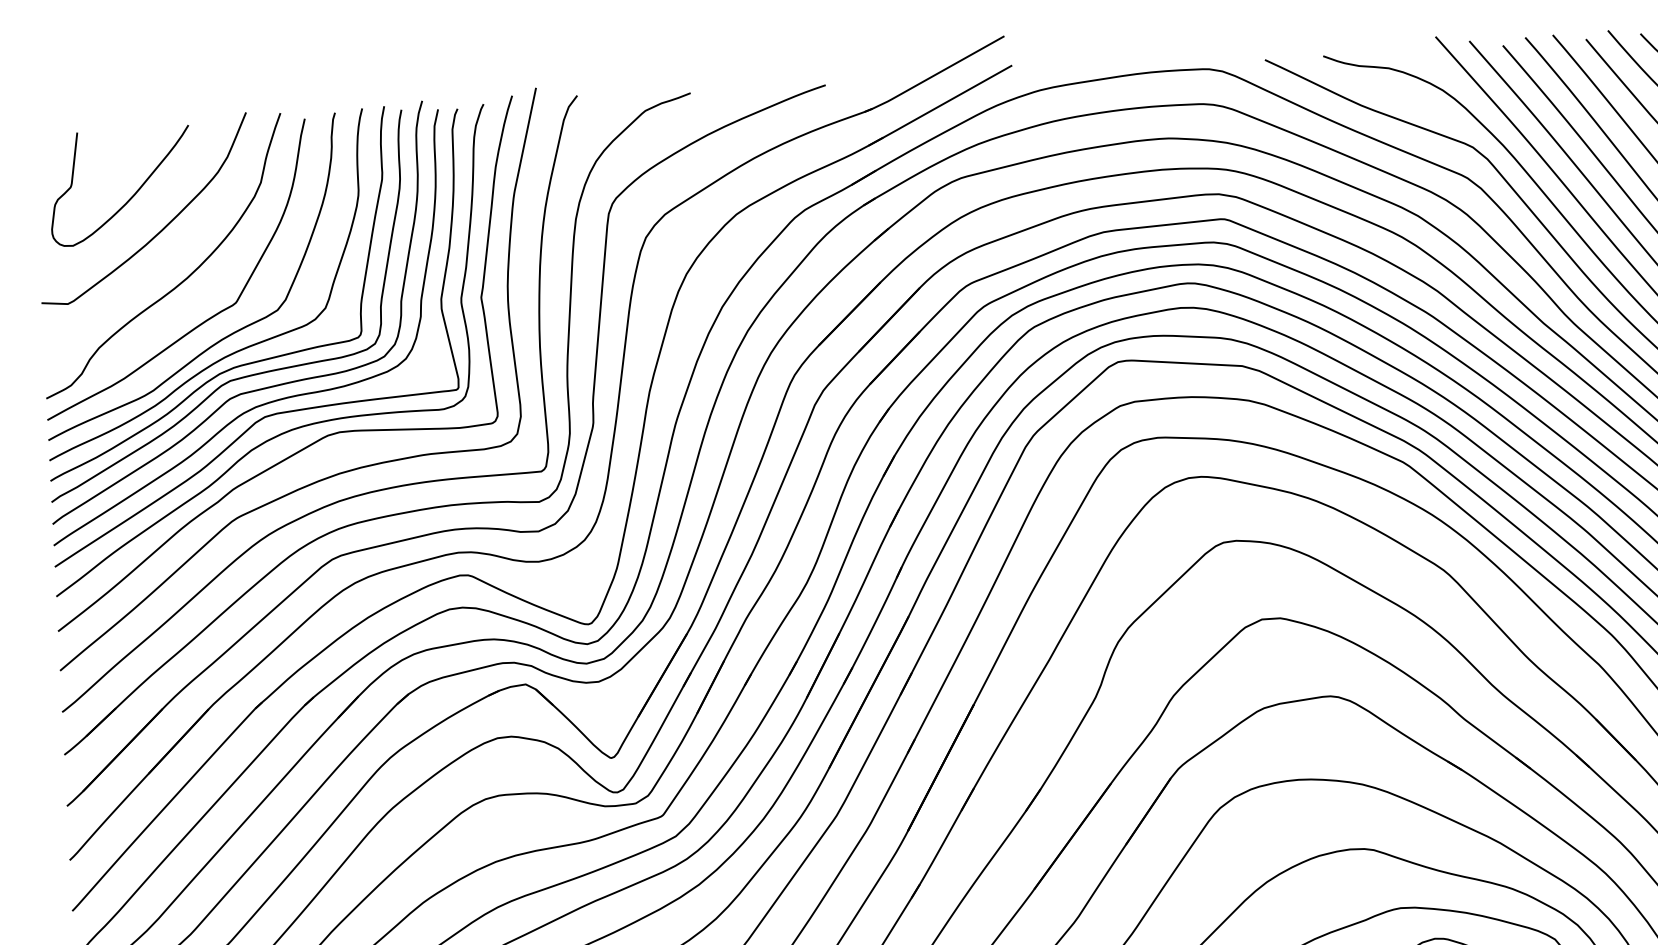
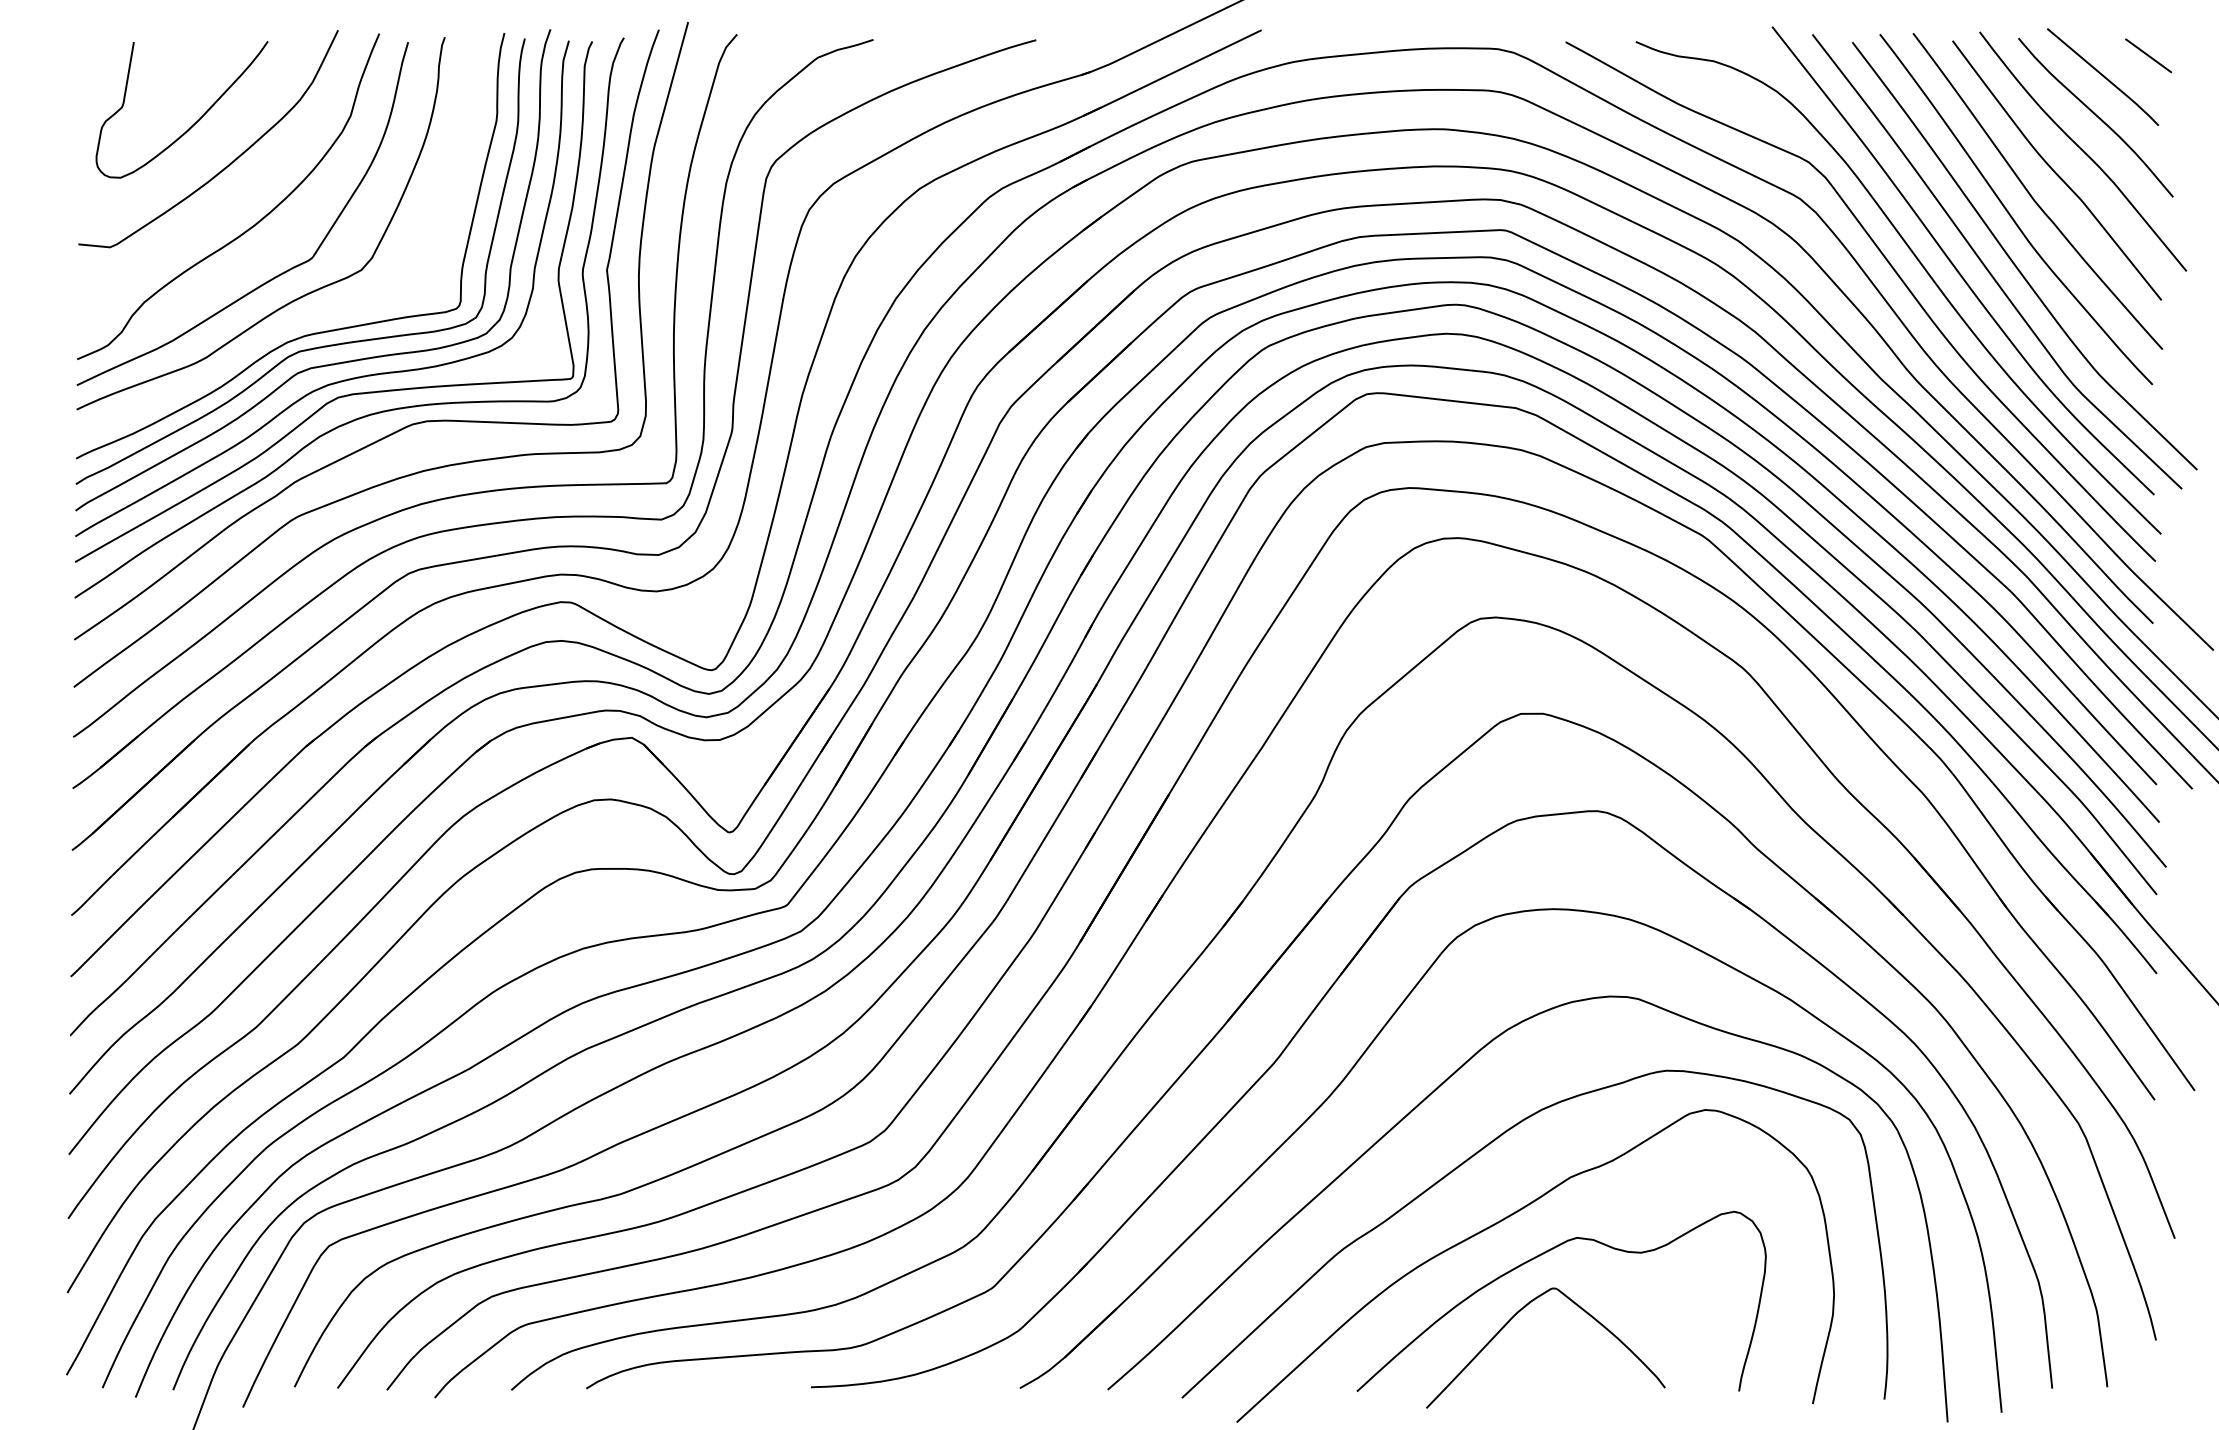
curve: (235, 351) -> (307, 316), removed

